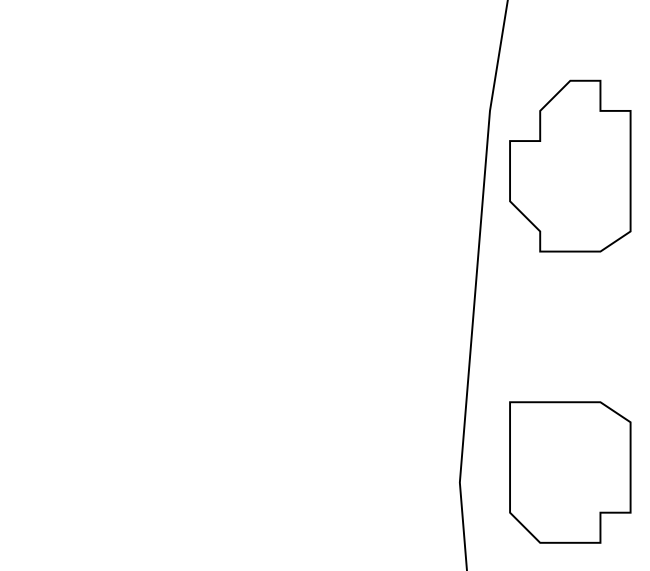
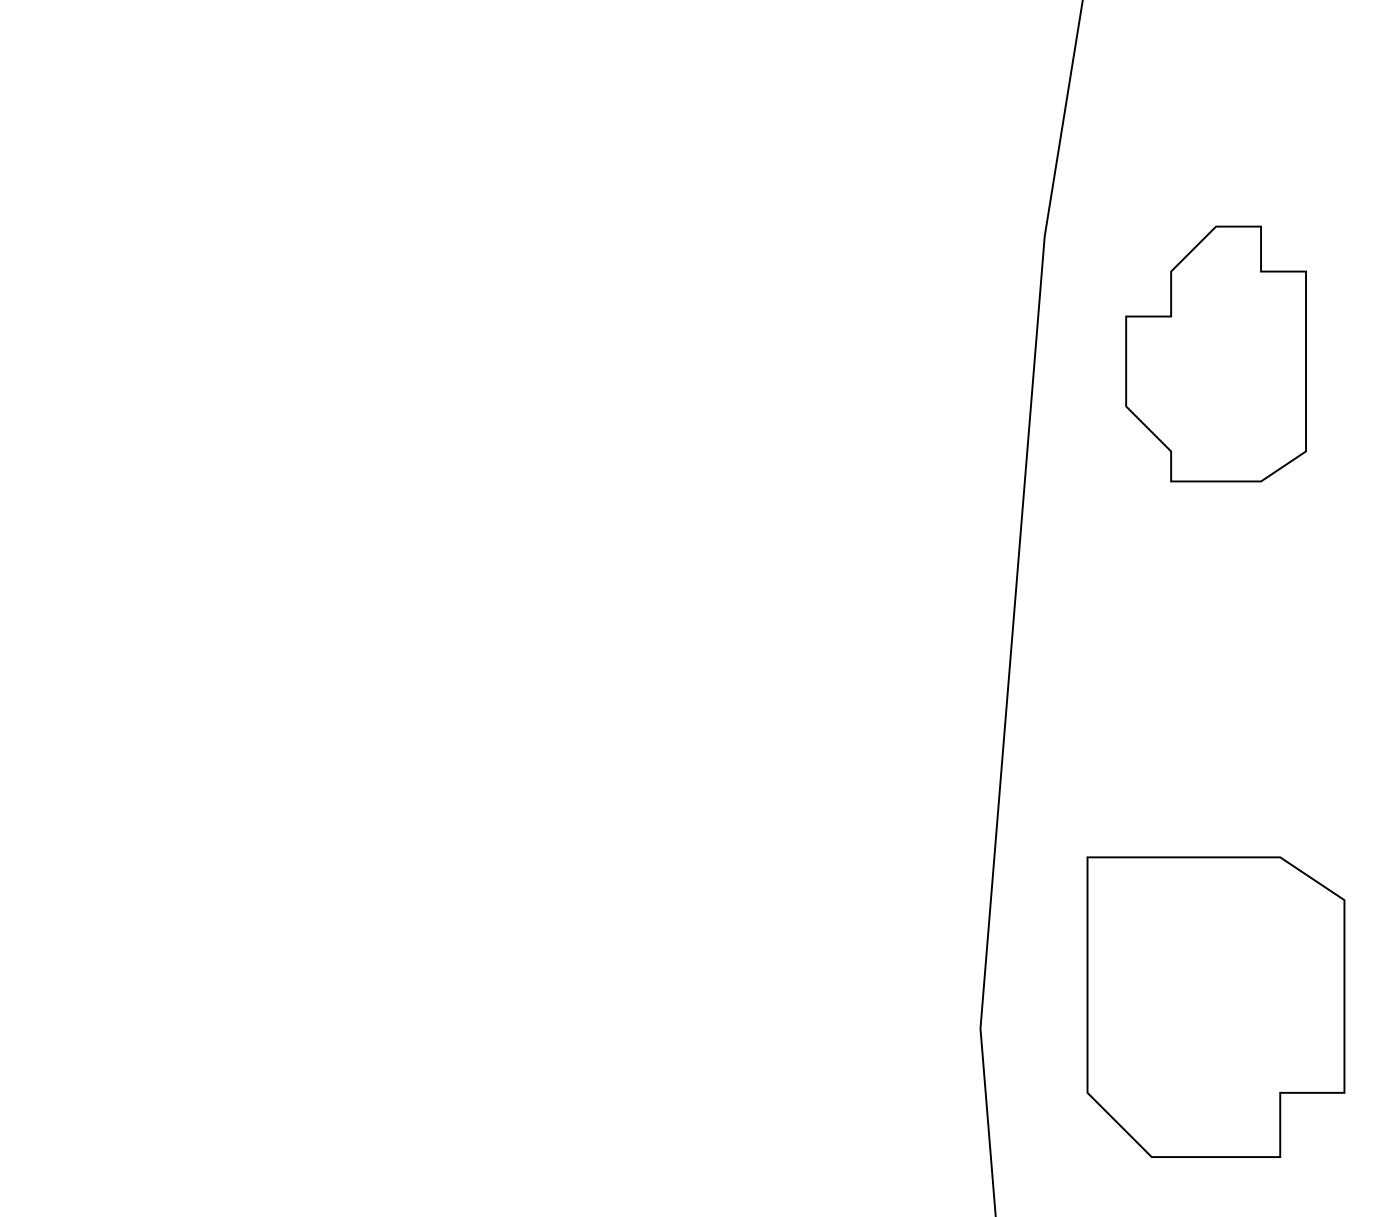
part: (570, 165) -> (1216, 352), size x0.7

